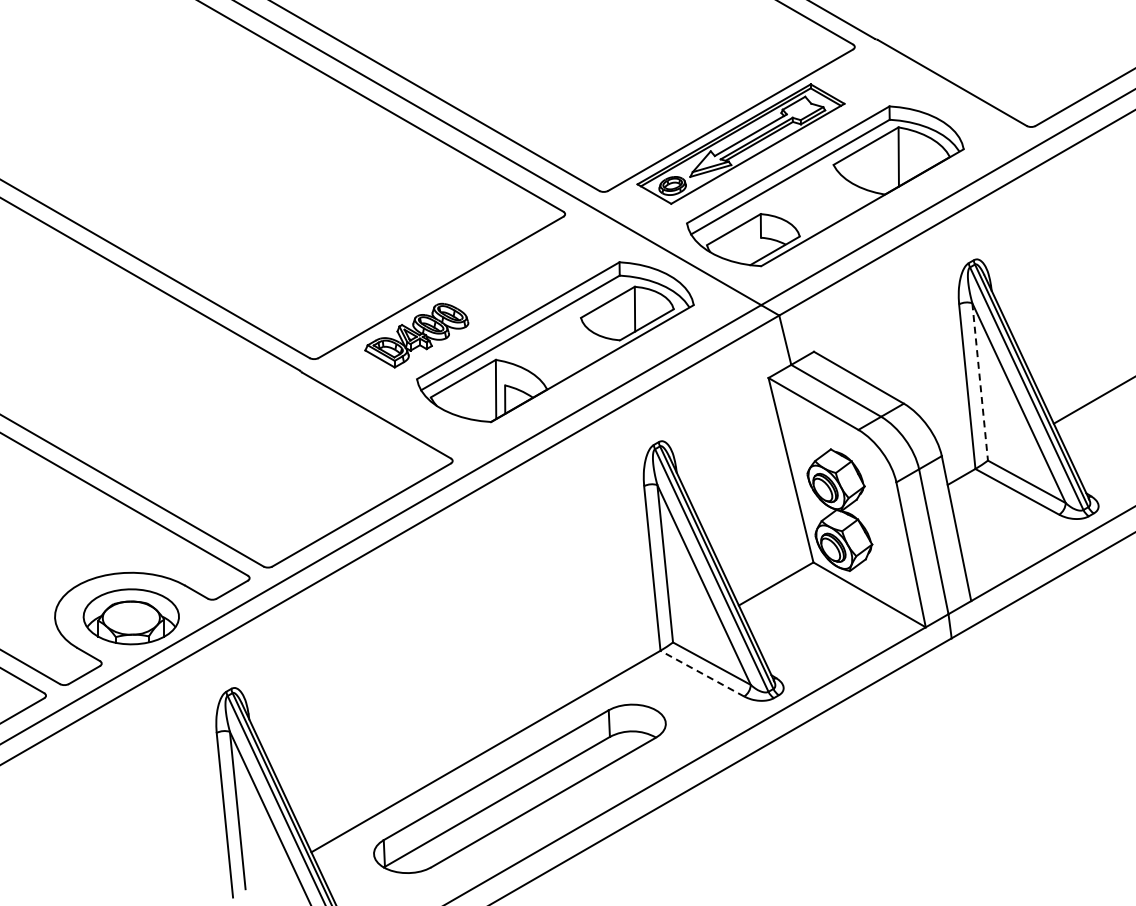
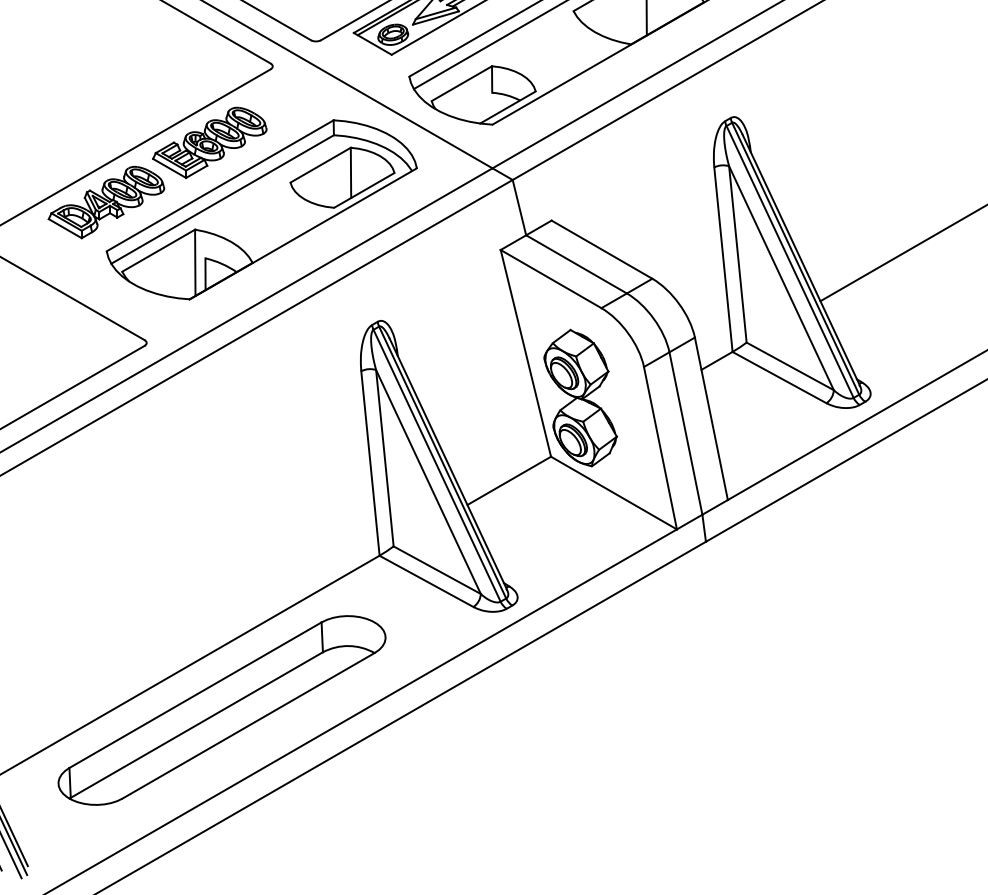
part: (508, 282) -> (209, 142), added
line: (980, 382) -> (738, 255), dashed -> solid
line: (702, 673) -> (426, 581), dashed -> solid

